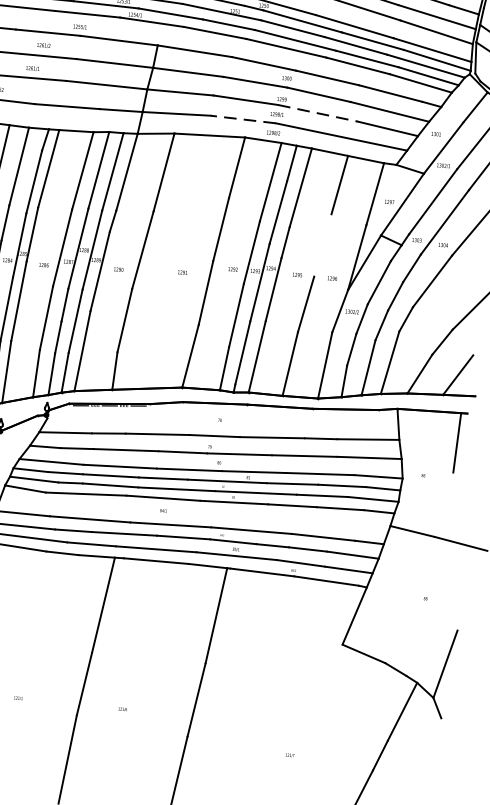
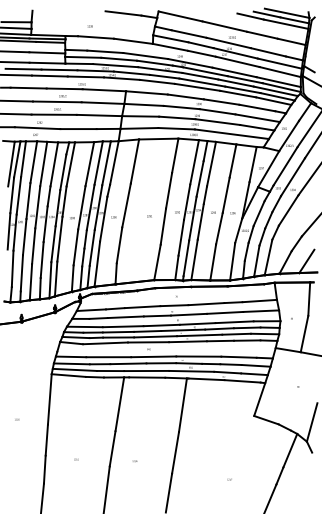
line: (317, 113) -> (217, 122), dashed -> solid
line: (243, 119) -> (176, 128), dashed -> solid
line: (321, 244) -> (225, 194), added
line: (444, 503) -> (304, 333), added

